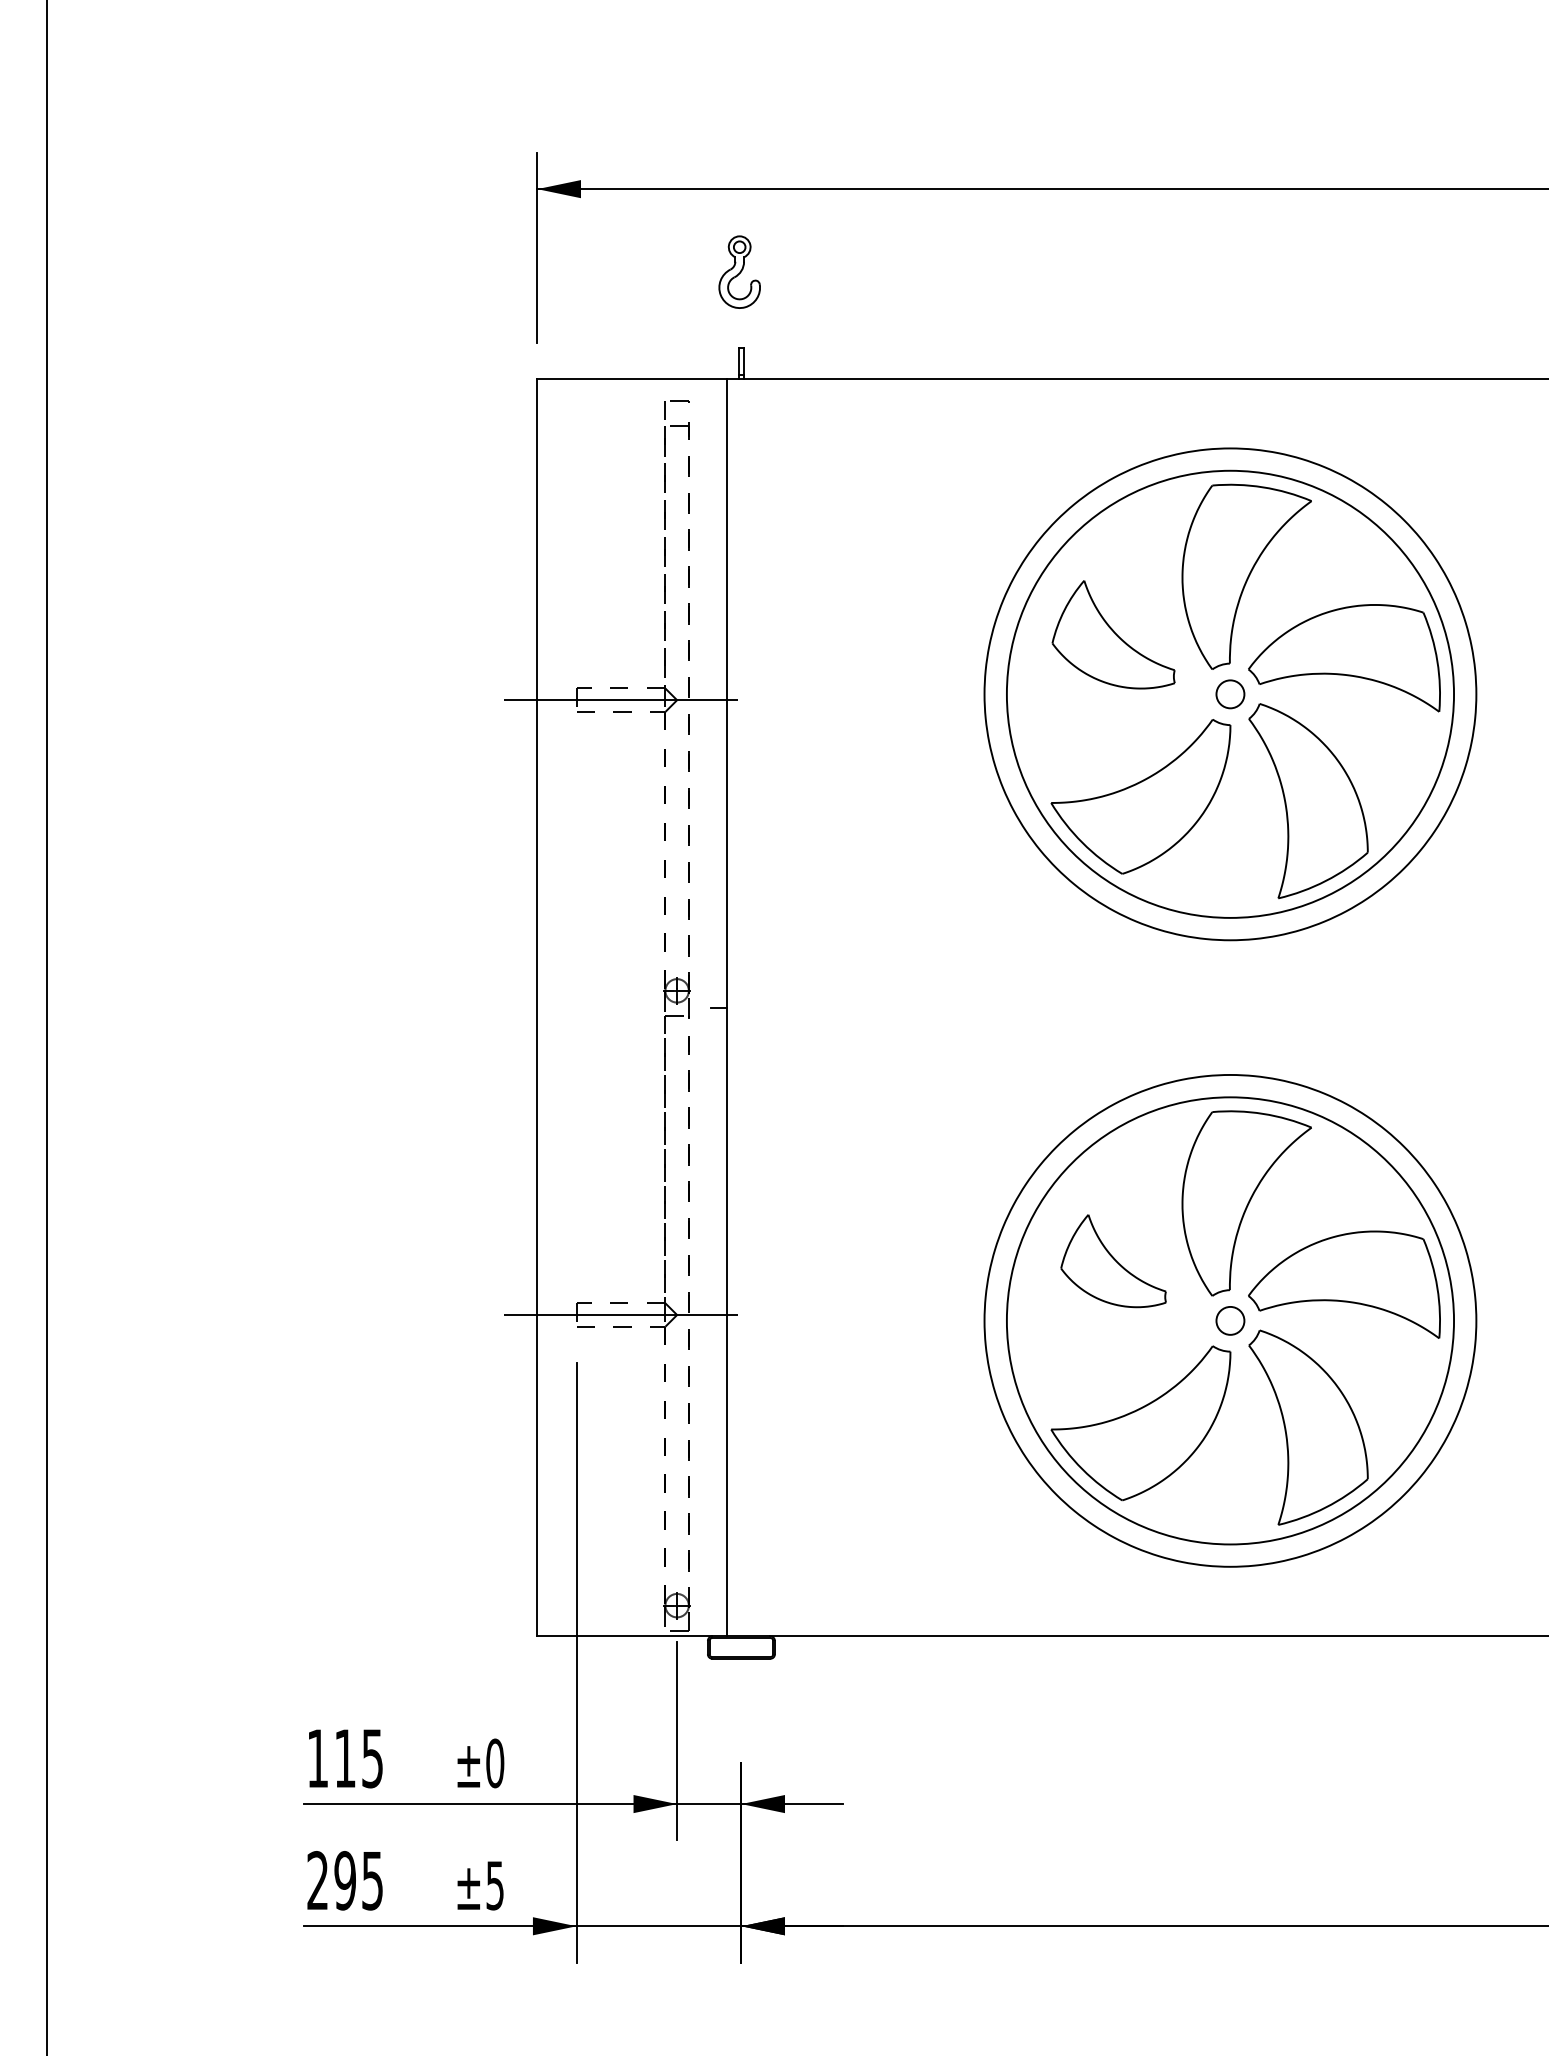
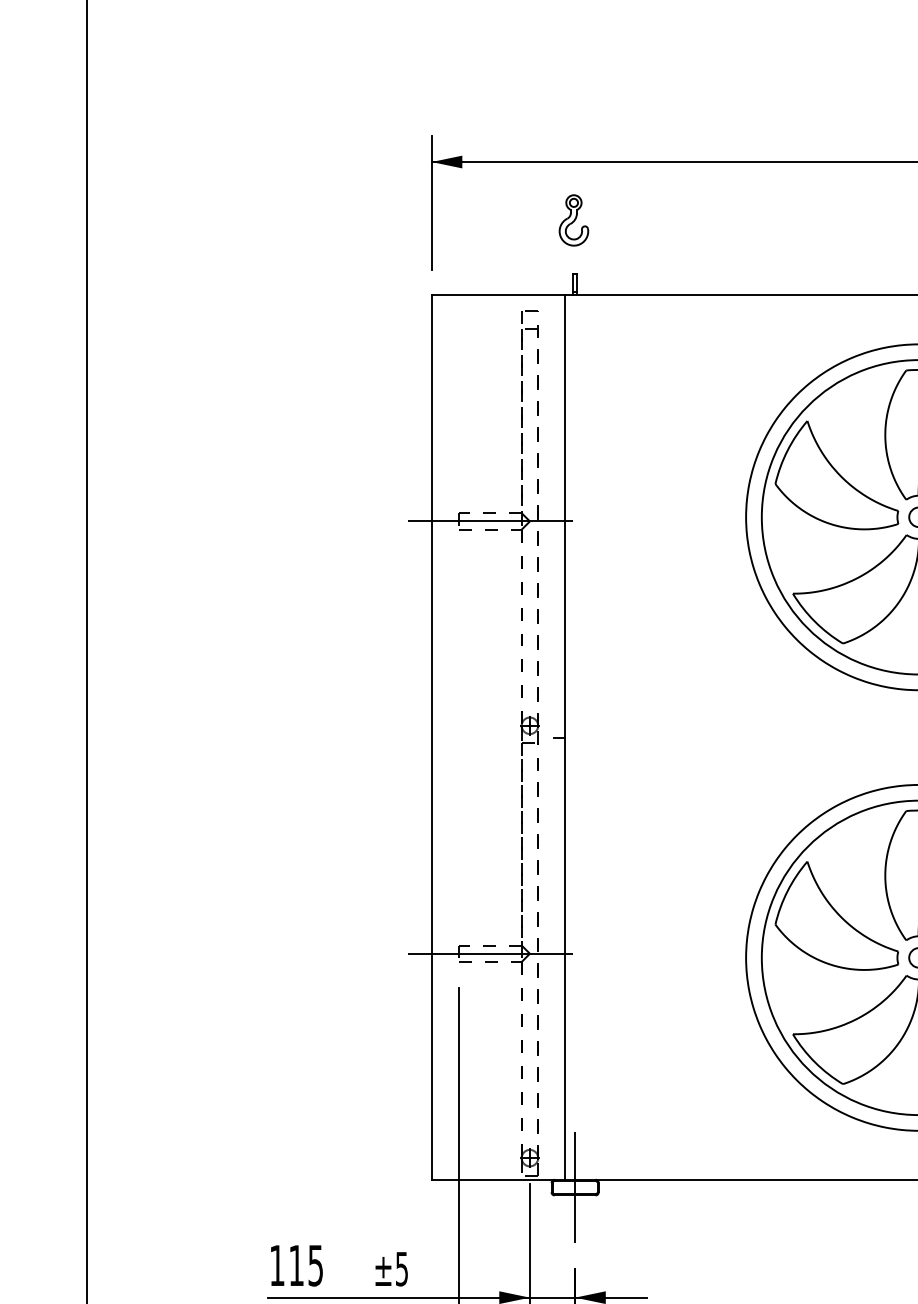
part: (1113, 634) -> (836, 475), size x1.43
part: (1113, 1260) -> (836, 915), size x1.67
line: (741, 1647) -> (575, 1187), added
text: (495, 1763) -> (402, 1269), ±0 -> ±5

